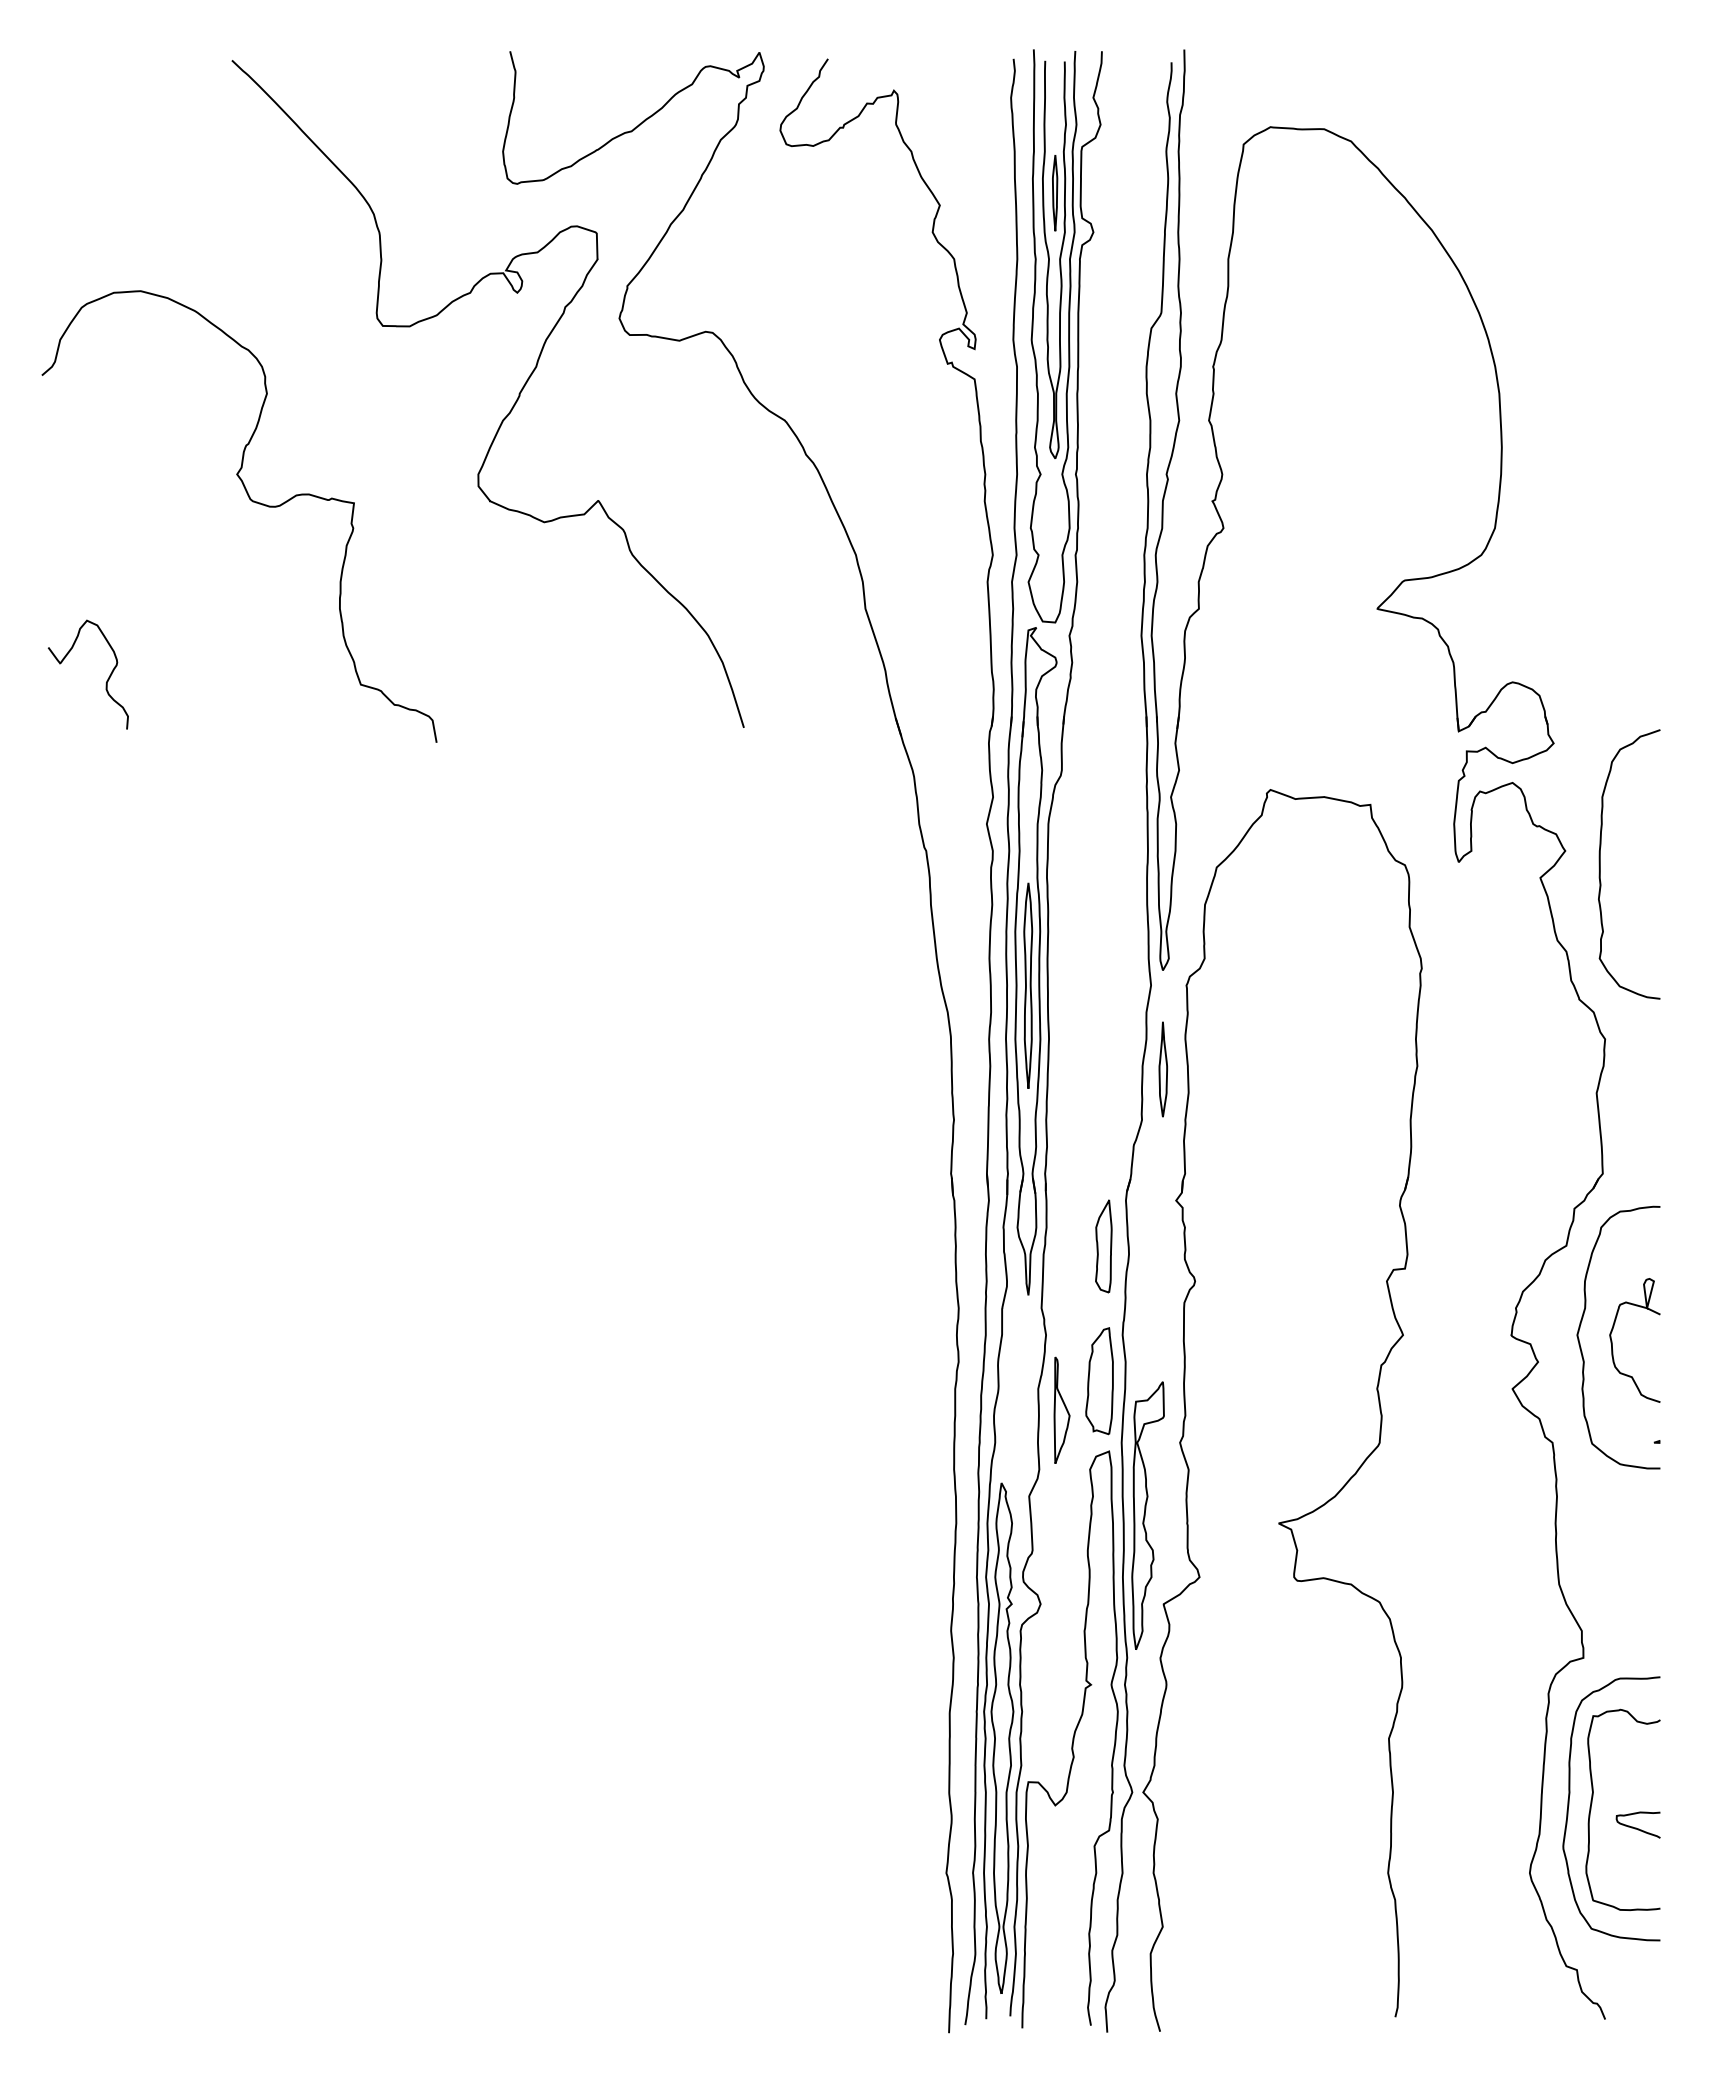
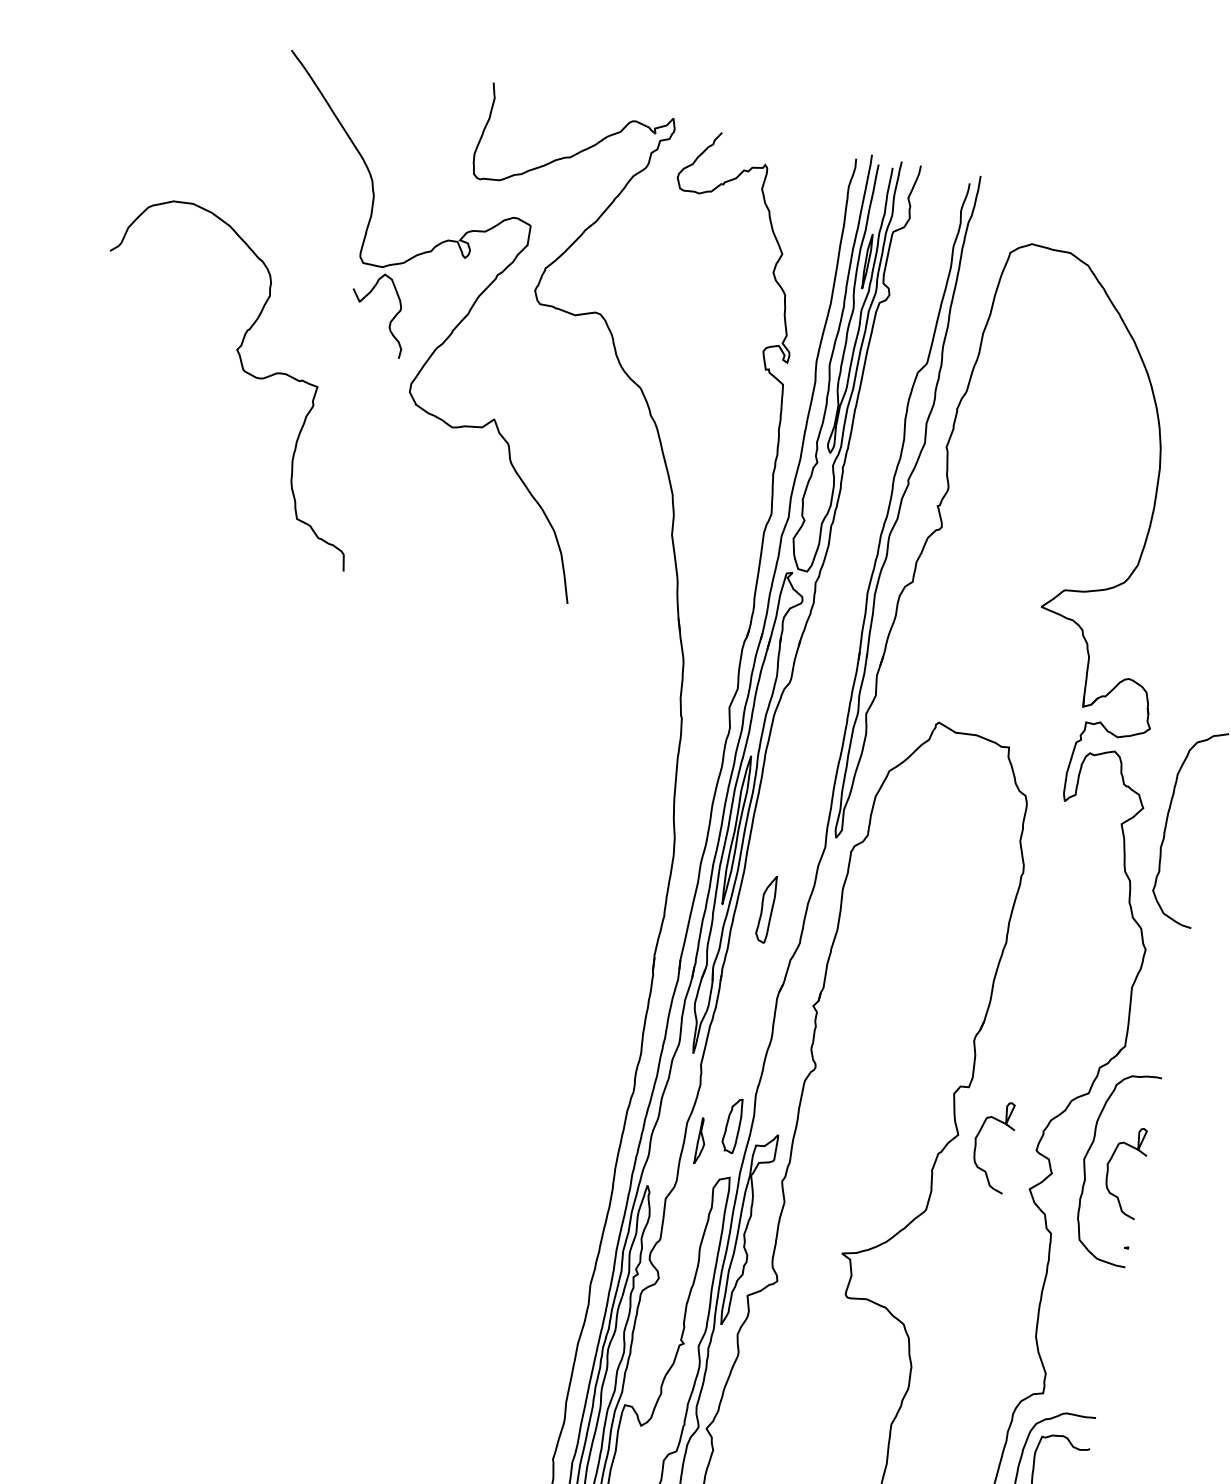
curve: (106, 680) -> (390, 320), moved
part: (1162, 1069) -> (821, 909), removed
part: (1103, 1246) -> (766, 909), moved
curve: (1429, 1340) -> (976, 1142), added
part: (1099, 1381) -> (732, 1125), size x0.7
part: (1061, 1409) -> (701, 1140), size x0.6

